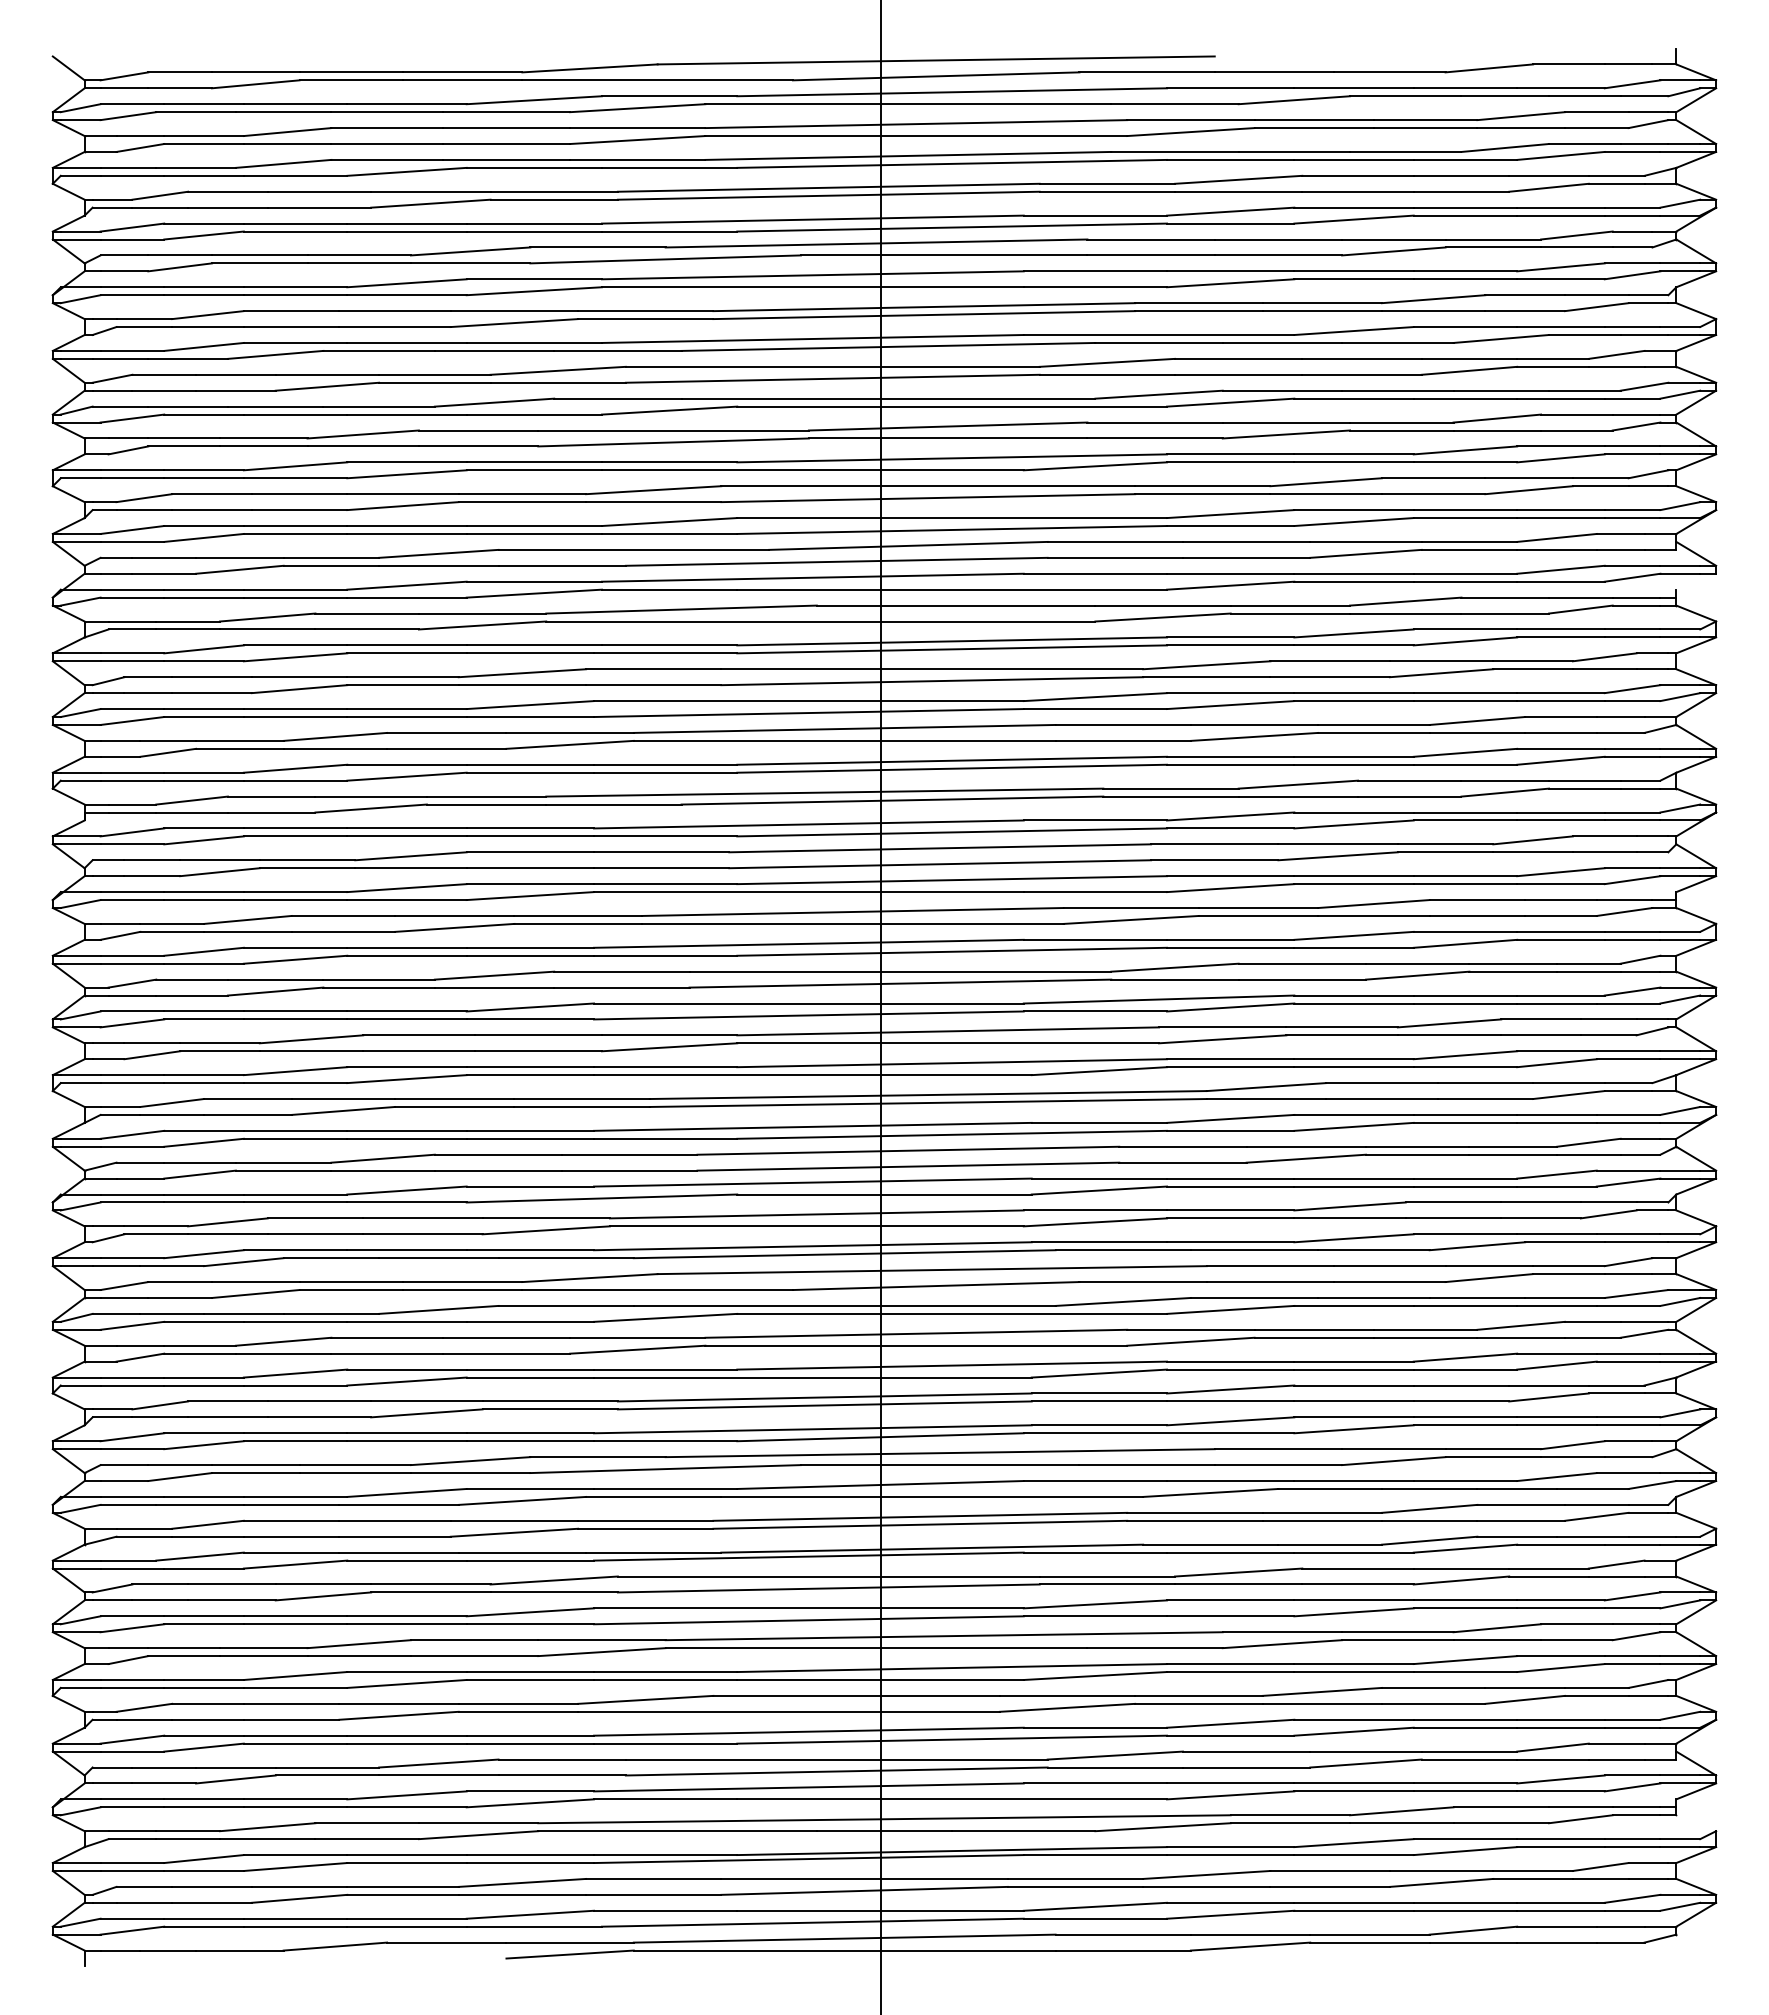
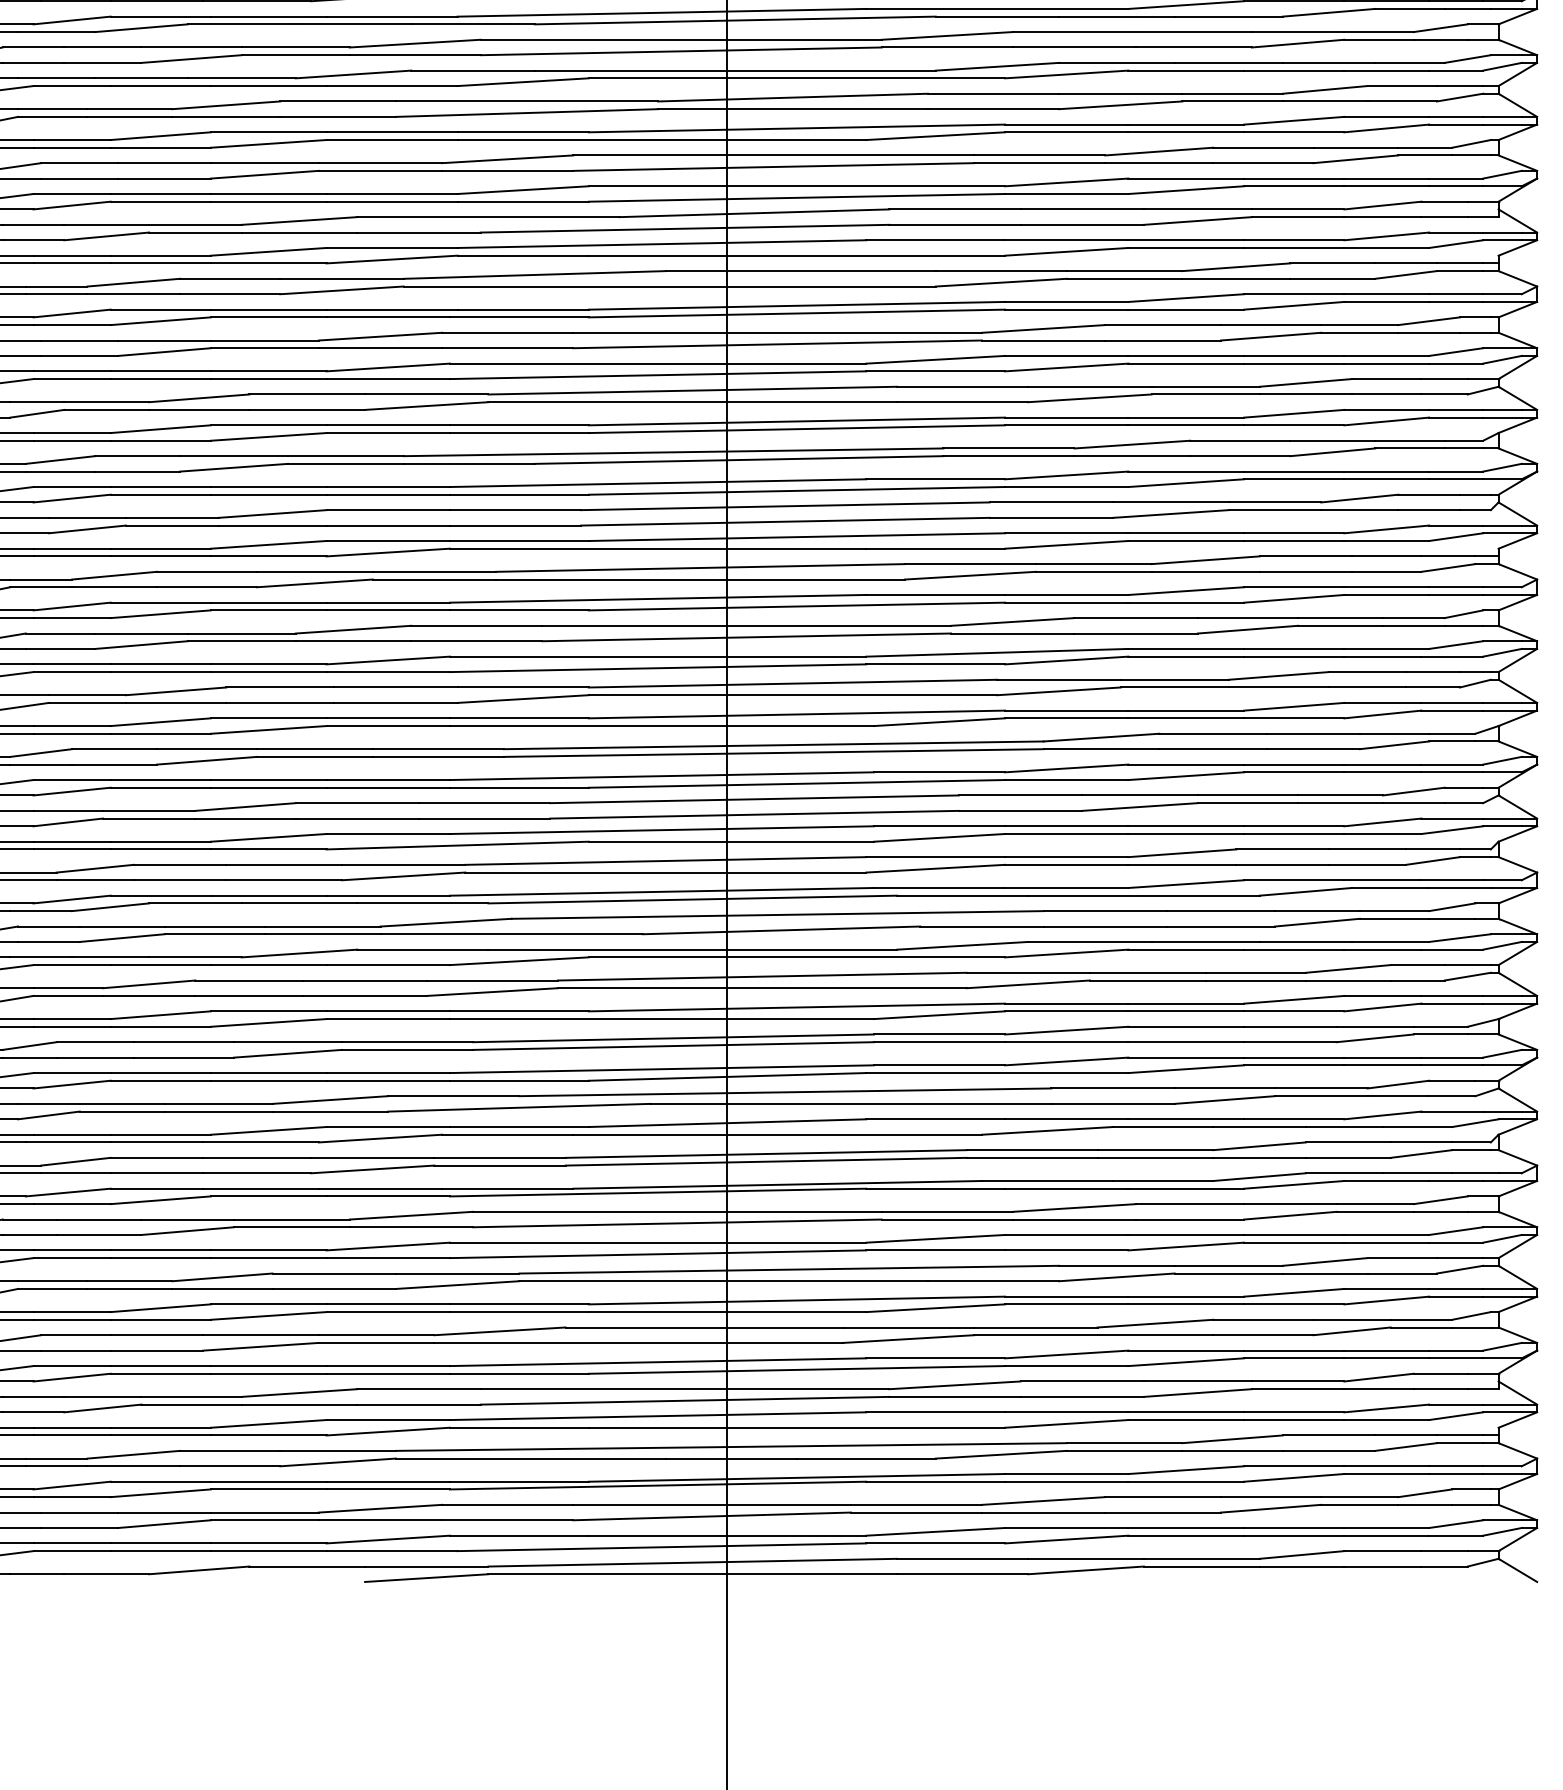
line: (1696, 581) -> (1518, 247), added
line: (1696, 1823) -> (1518, 1451), added
line: (1696, 1946) -> (1518, 1570), added

